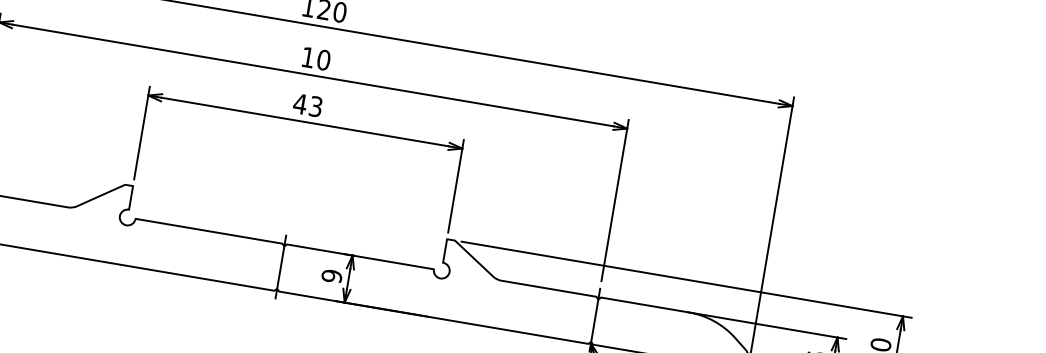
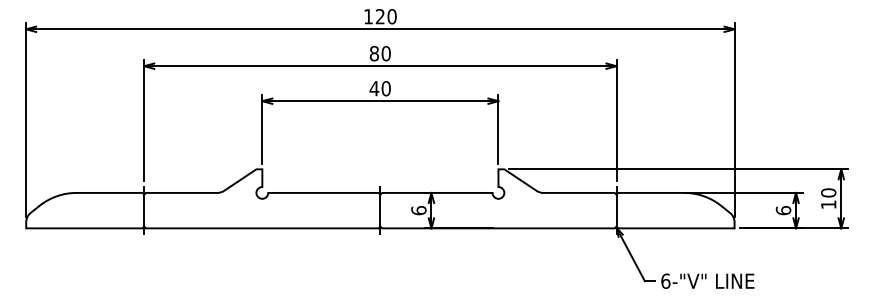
text: (306, 57) -> (373, 53), 10 -> 80
text: (315, 106) -> (385, 88), 43 -> 40
text: (331, 275) -> (418, 210), 9 -> 6

